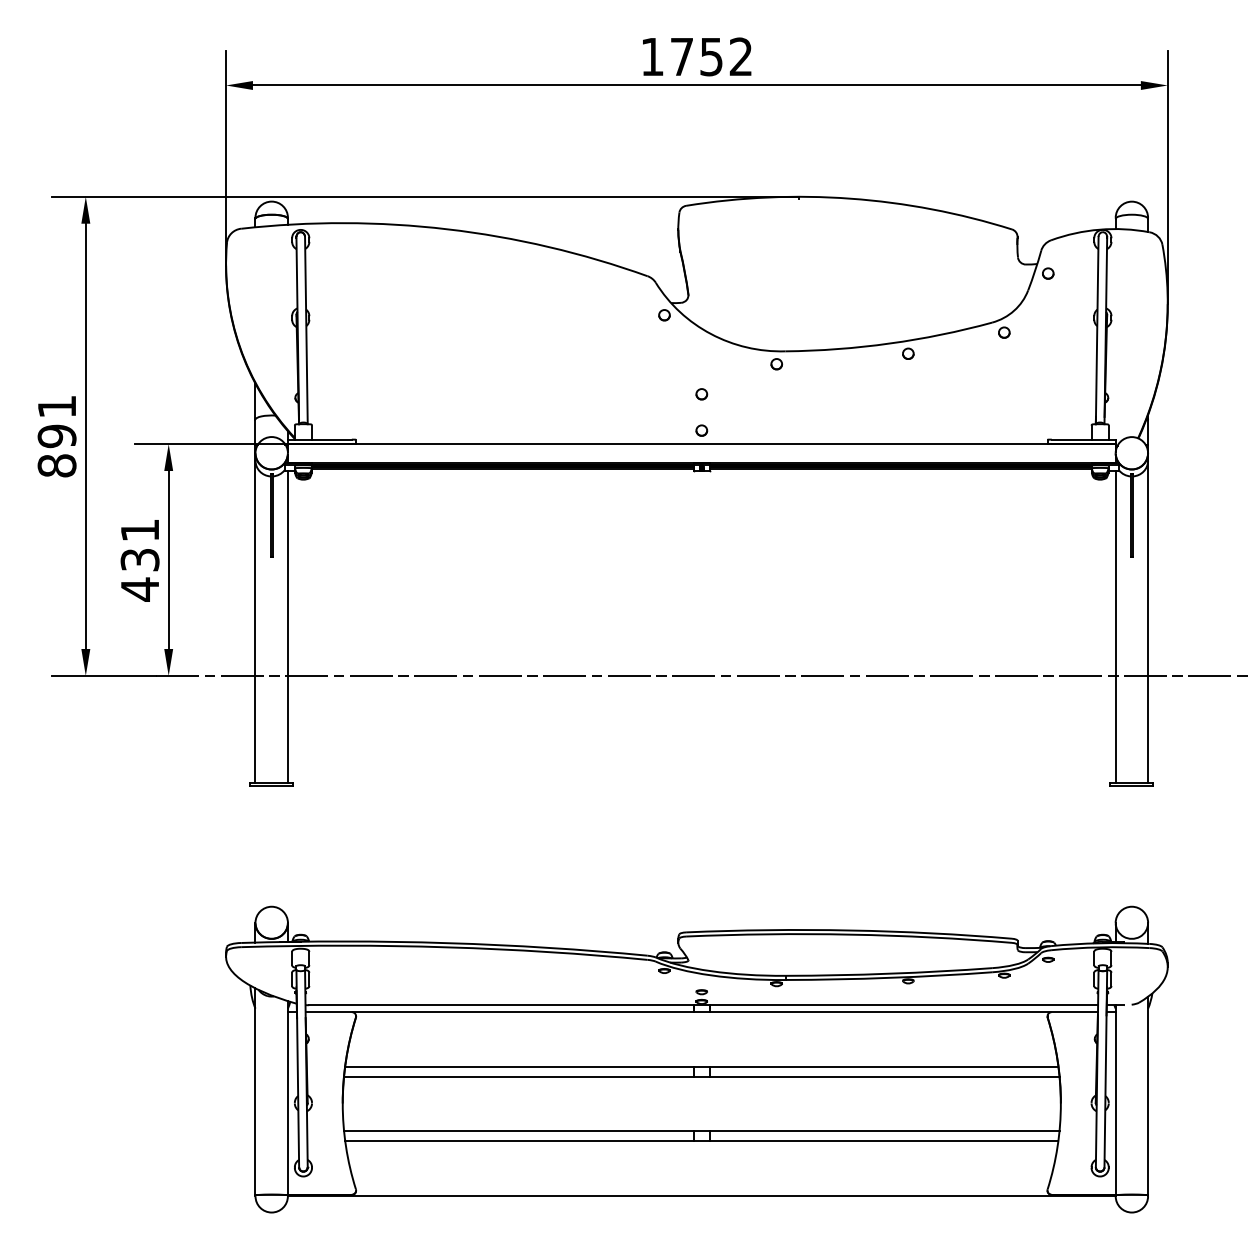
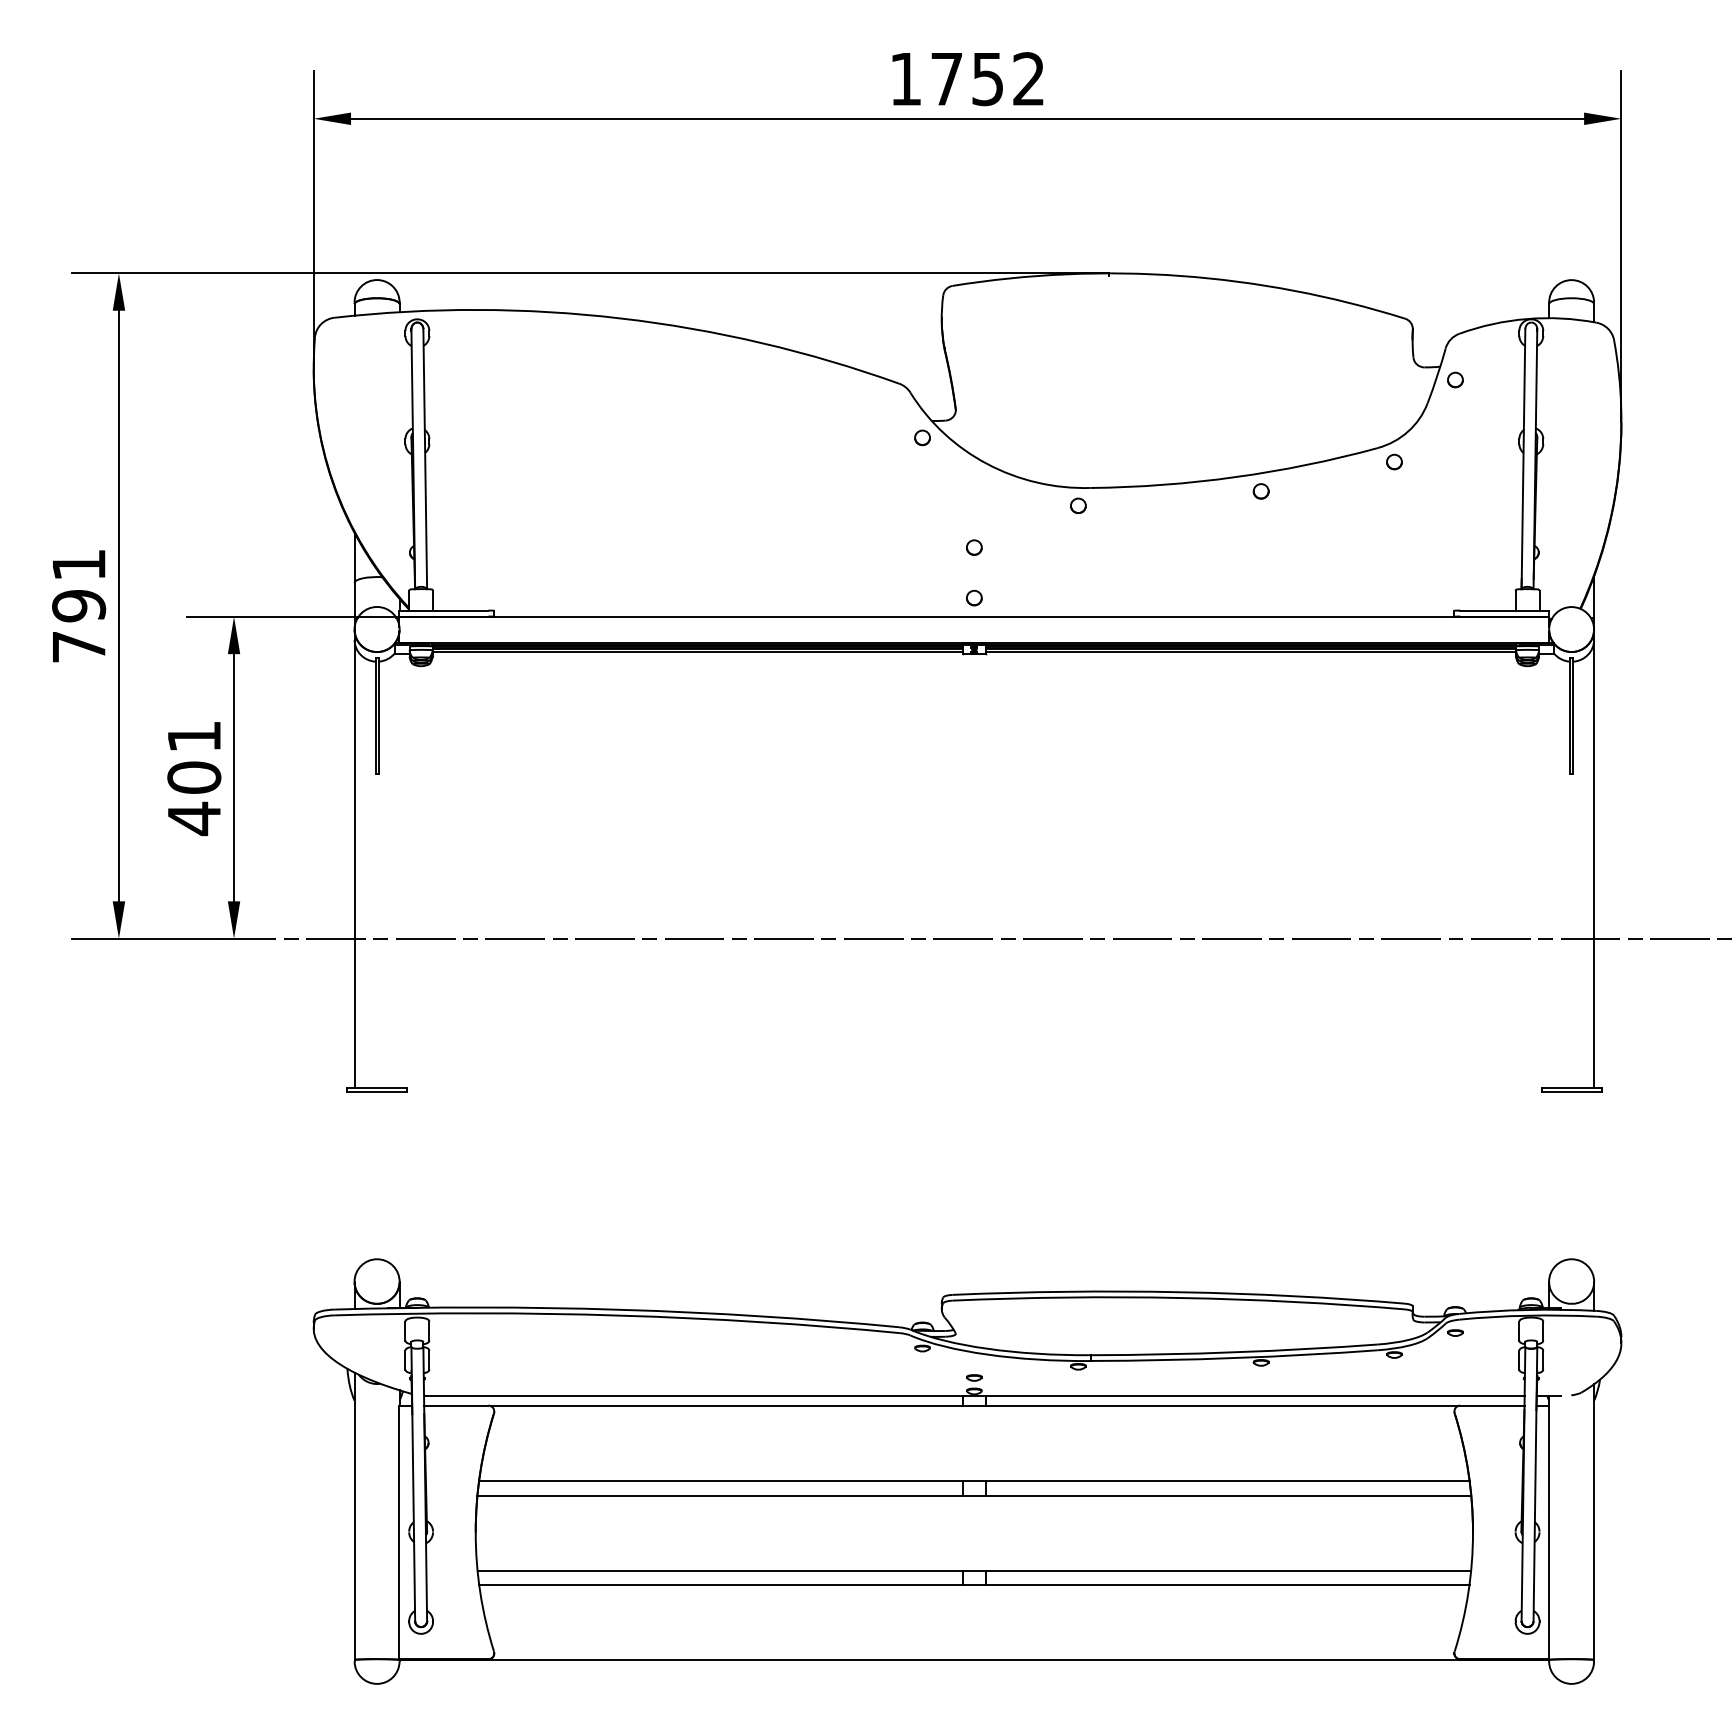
text: (57, 465) -> (79, 646), 891 -> 791
text: (140, 559) -> (194, 777), 431 -> 401
line: (287, 626) -> (399, 870), removed
line: (1115, 626) -> (1549, 870), removed

